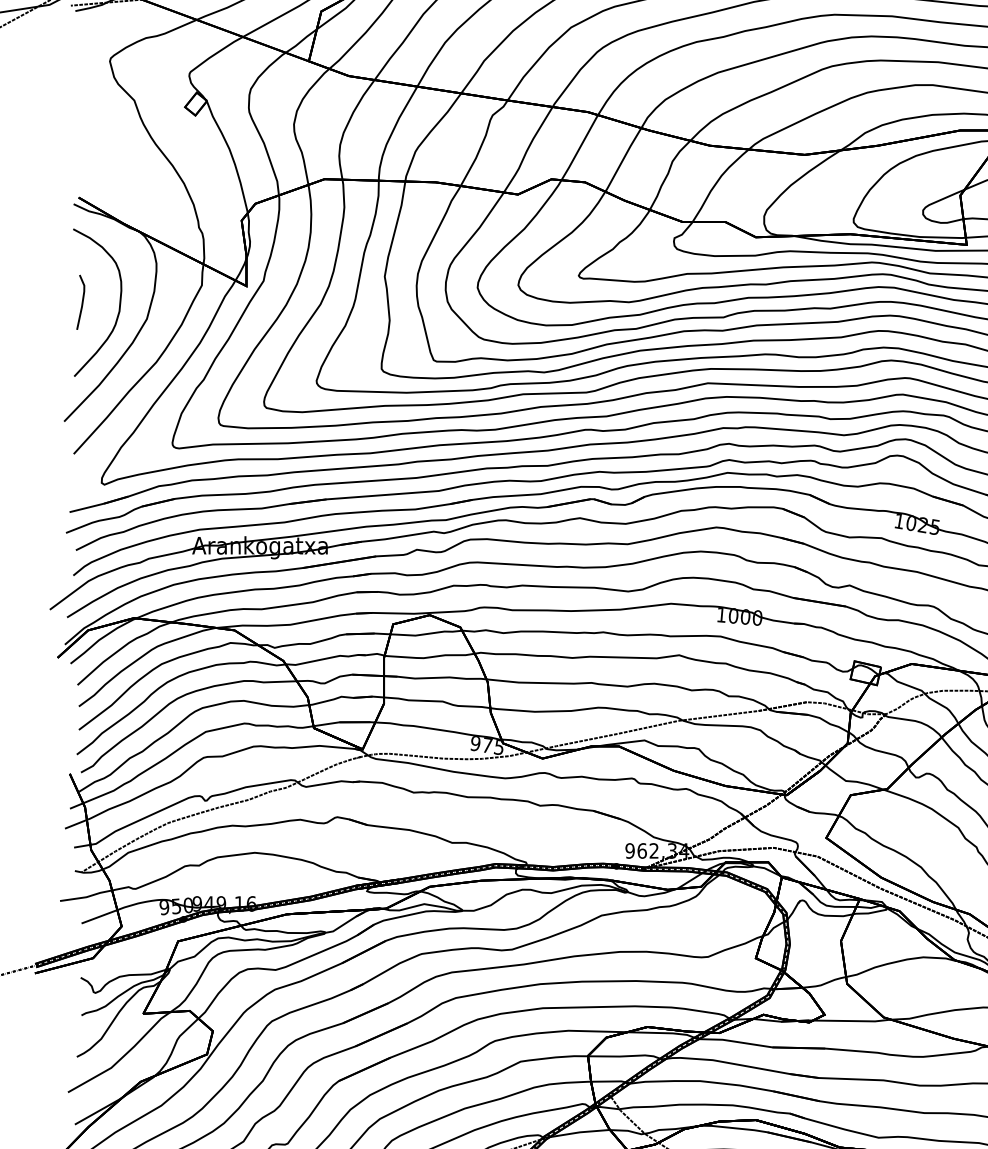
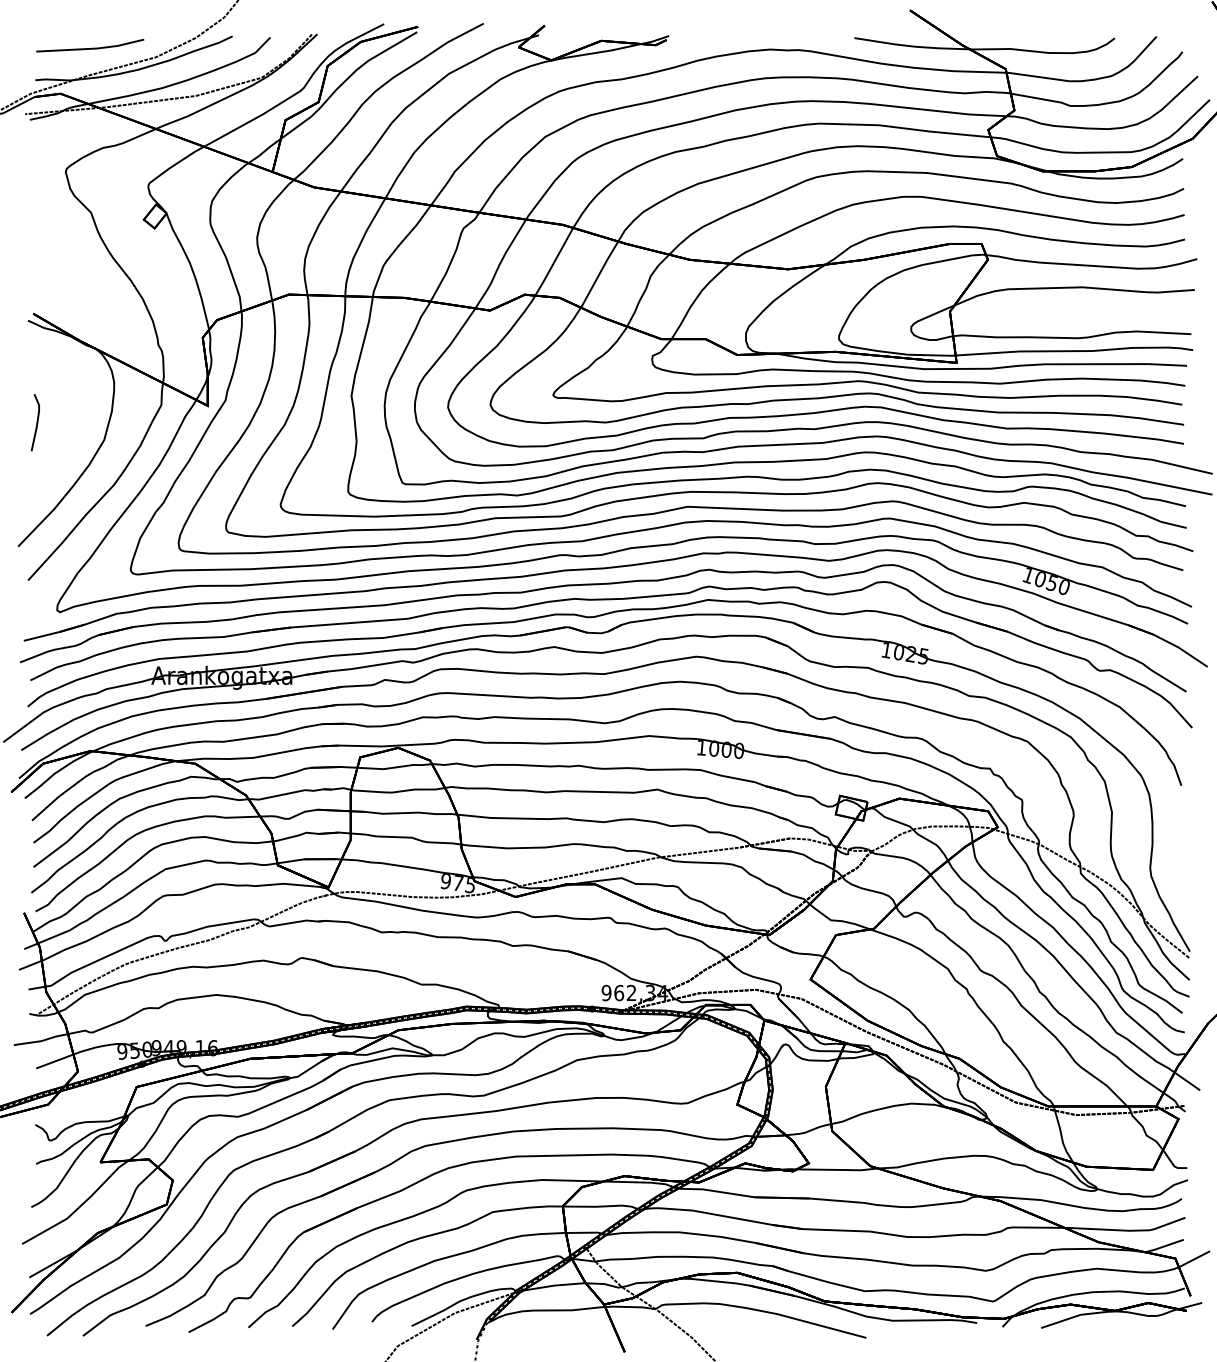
curve: (119, 303) -> (75, 423), removed

